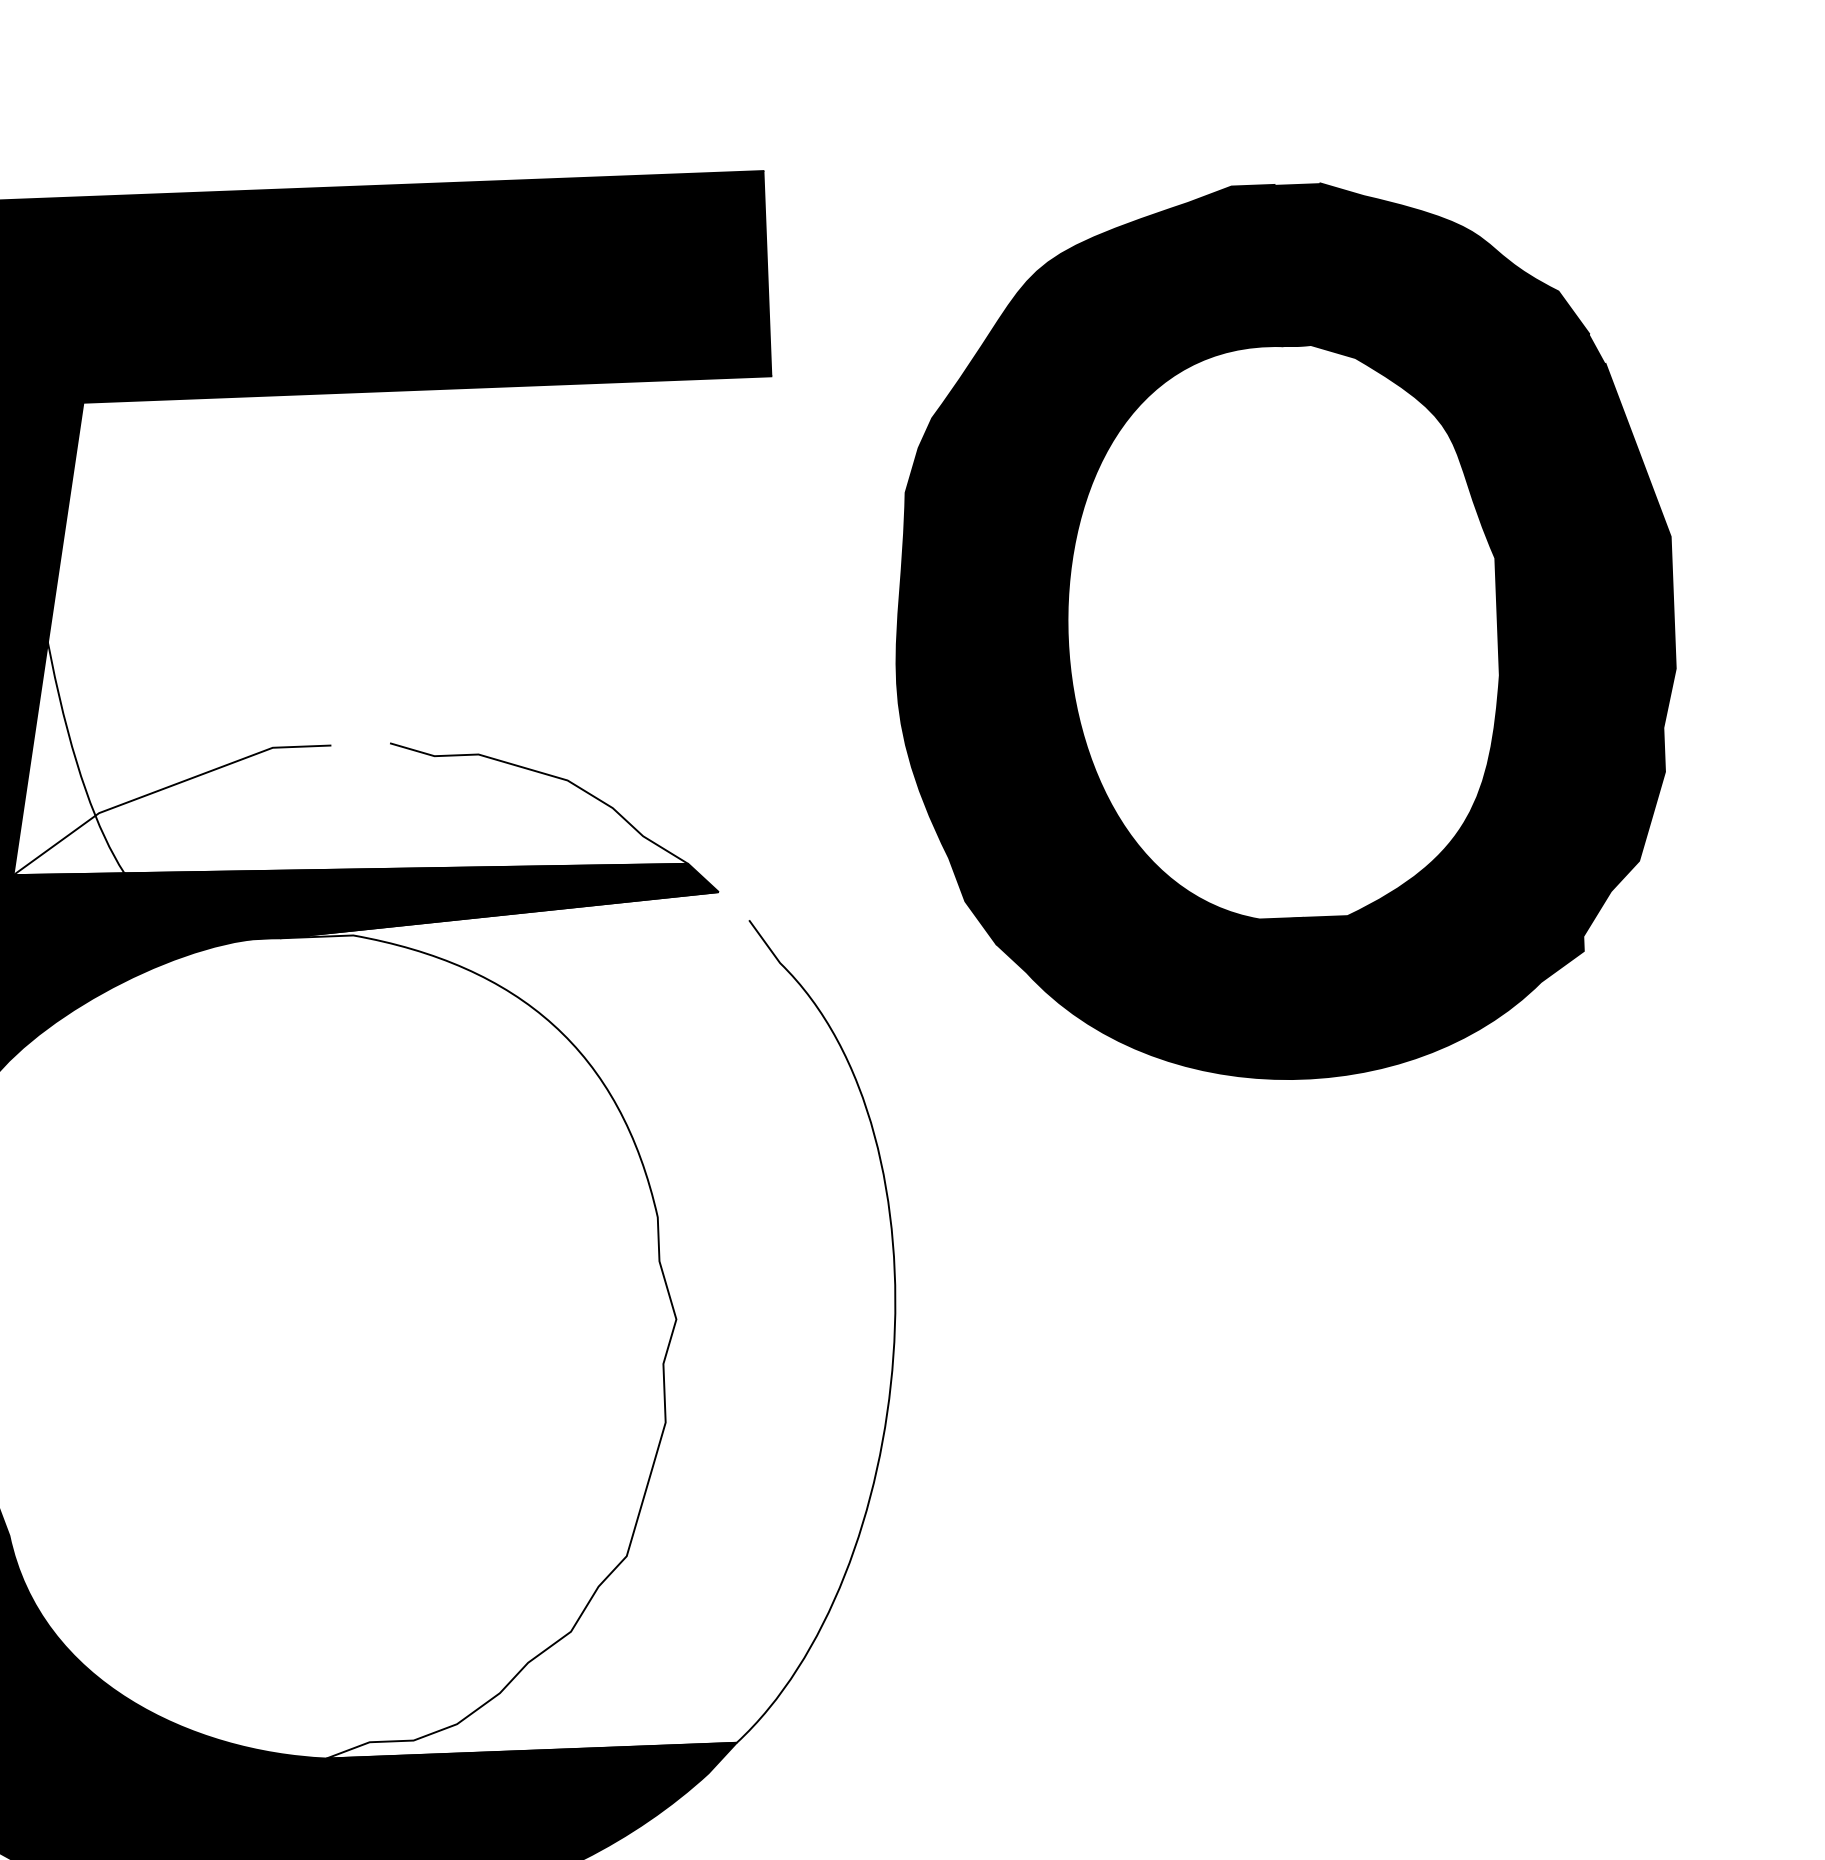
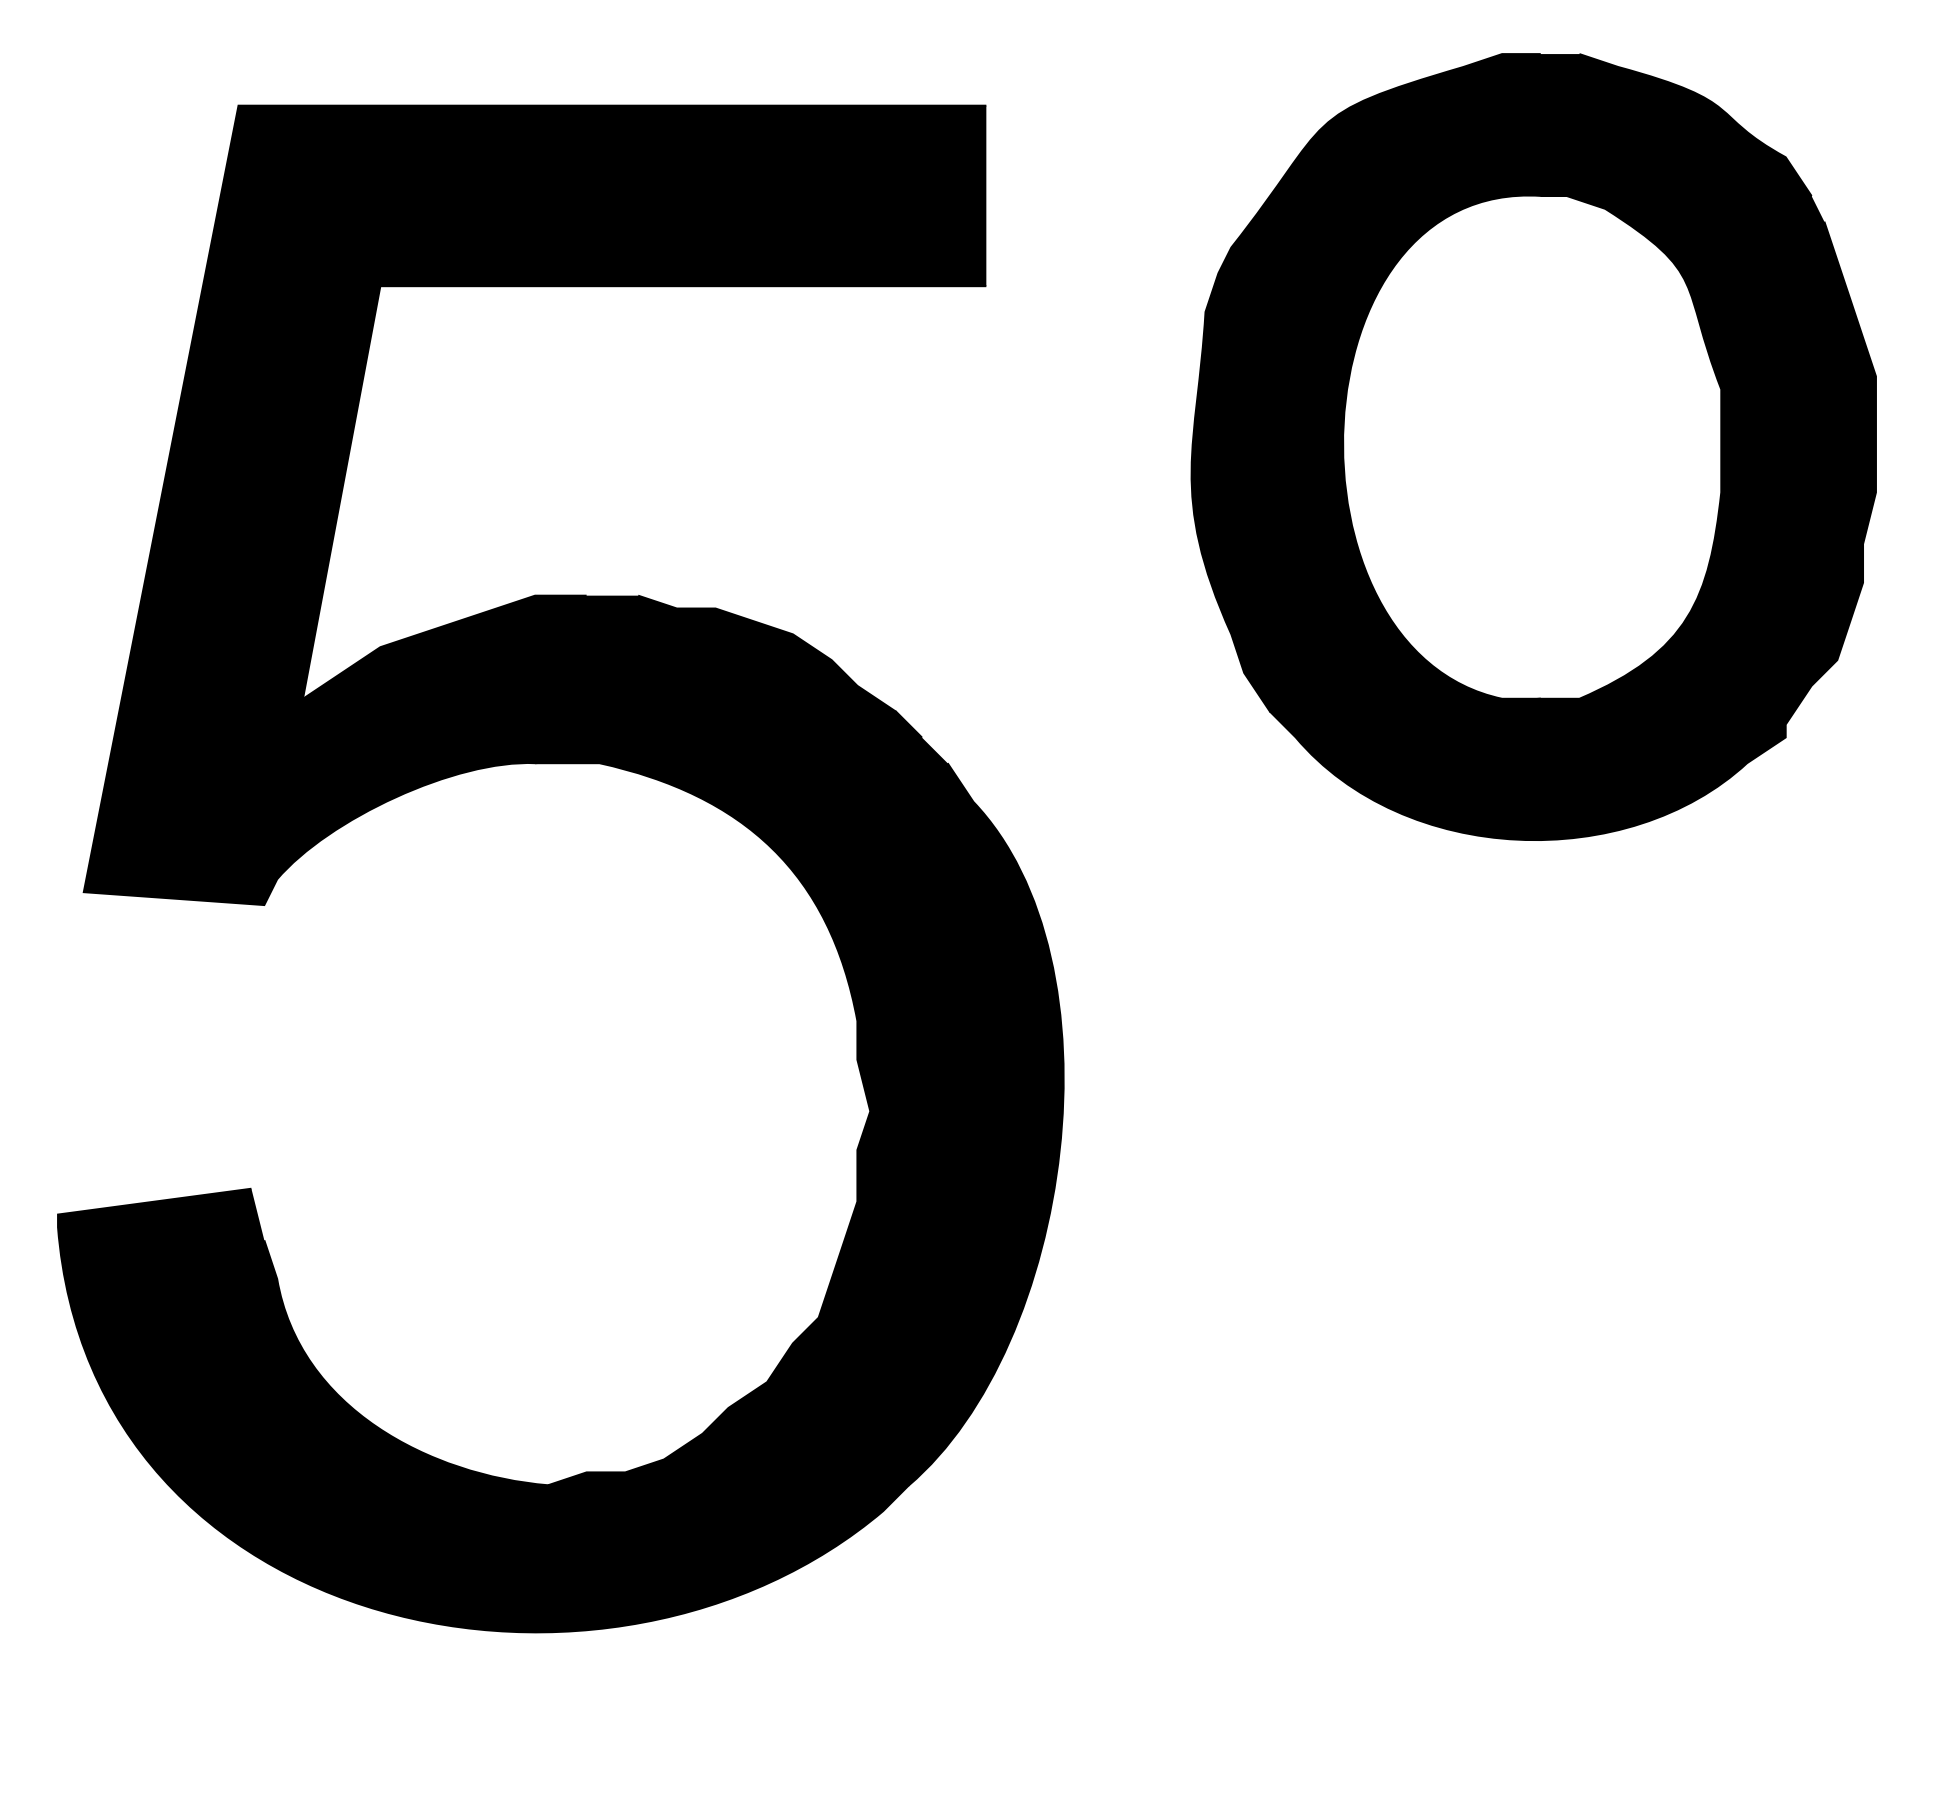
part: (1284, 631) -> (1533, 446), moved
fill: (348, 810) -> (599, 653), added
fill: (595, 1322) -> (799, 1111), added

